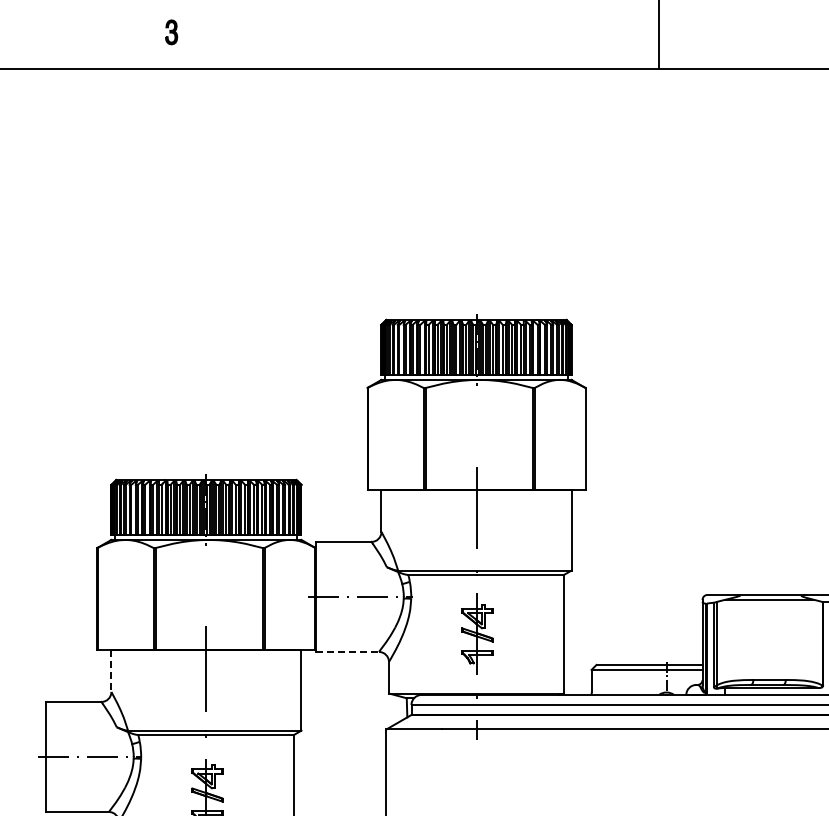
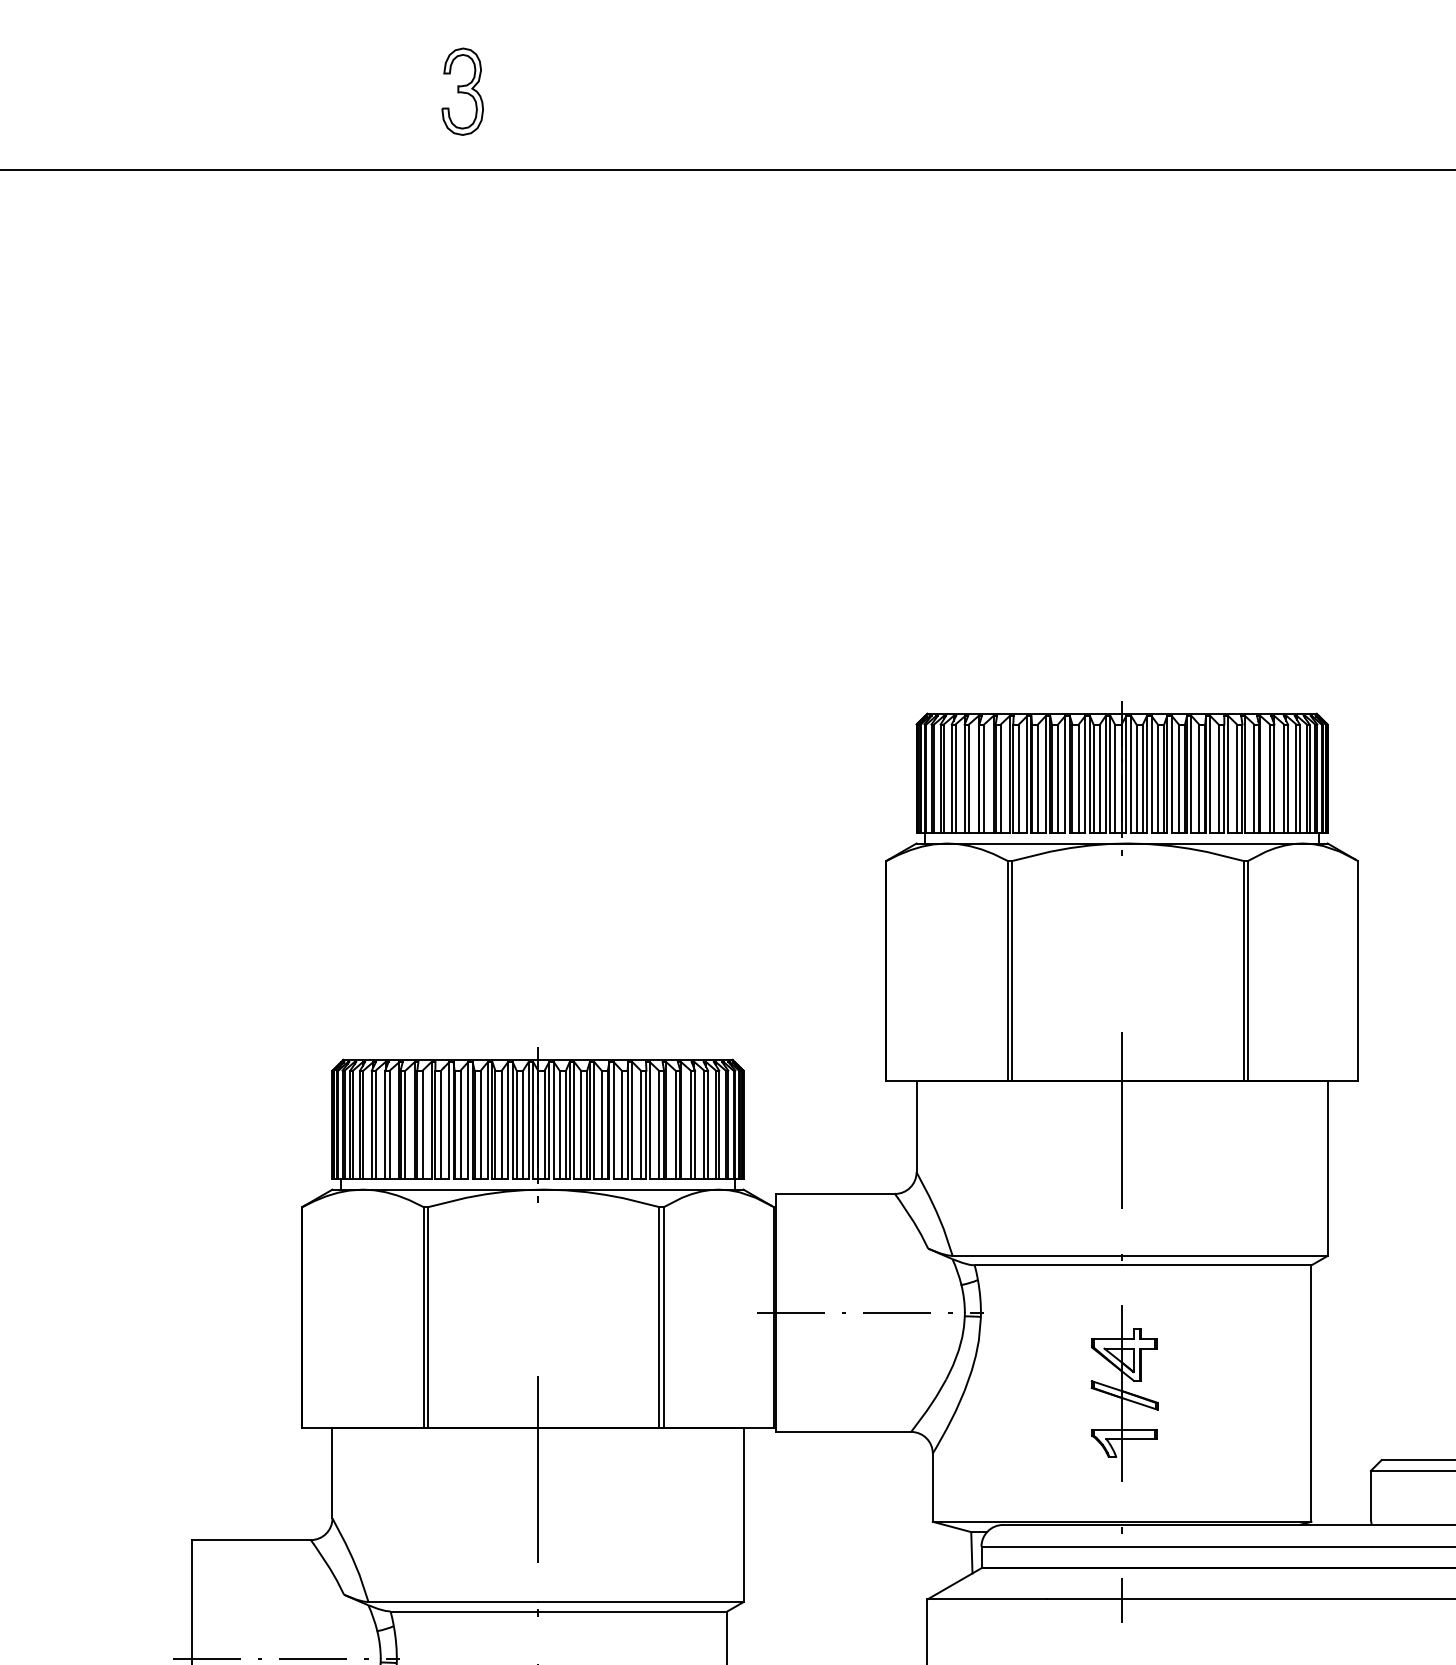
part: (171, 32) -> (462, 92), size x1.67
line: (348, 651) -> (845, 1430), dashed -> solid
line: (111, 671) -> (332, 1474), dashed -> solid

